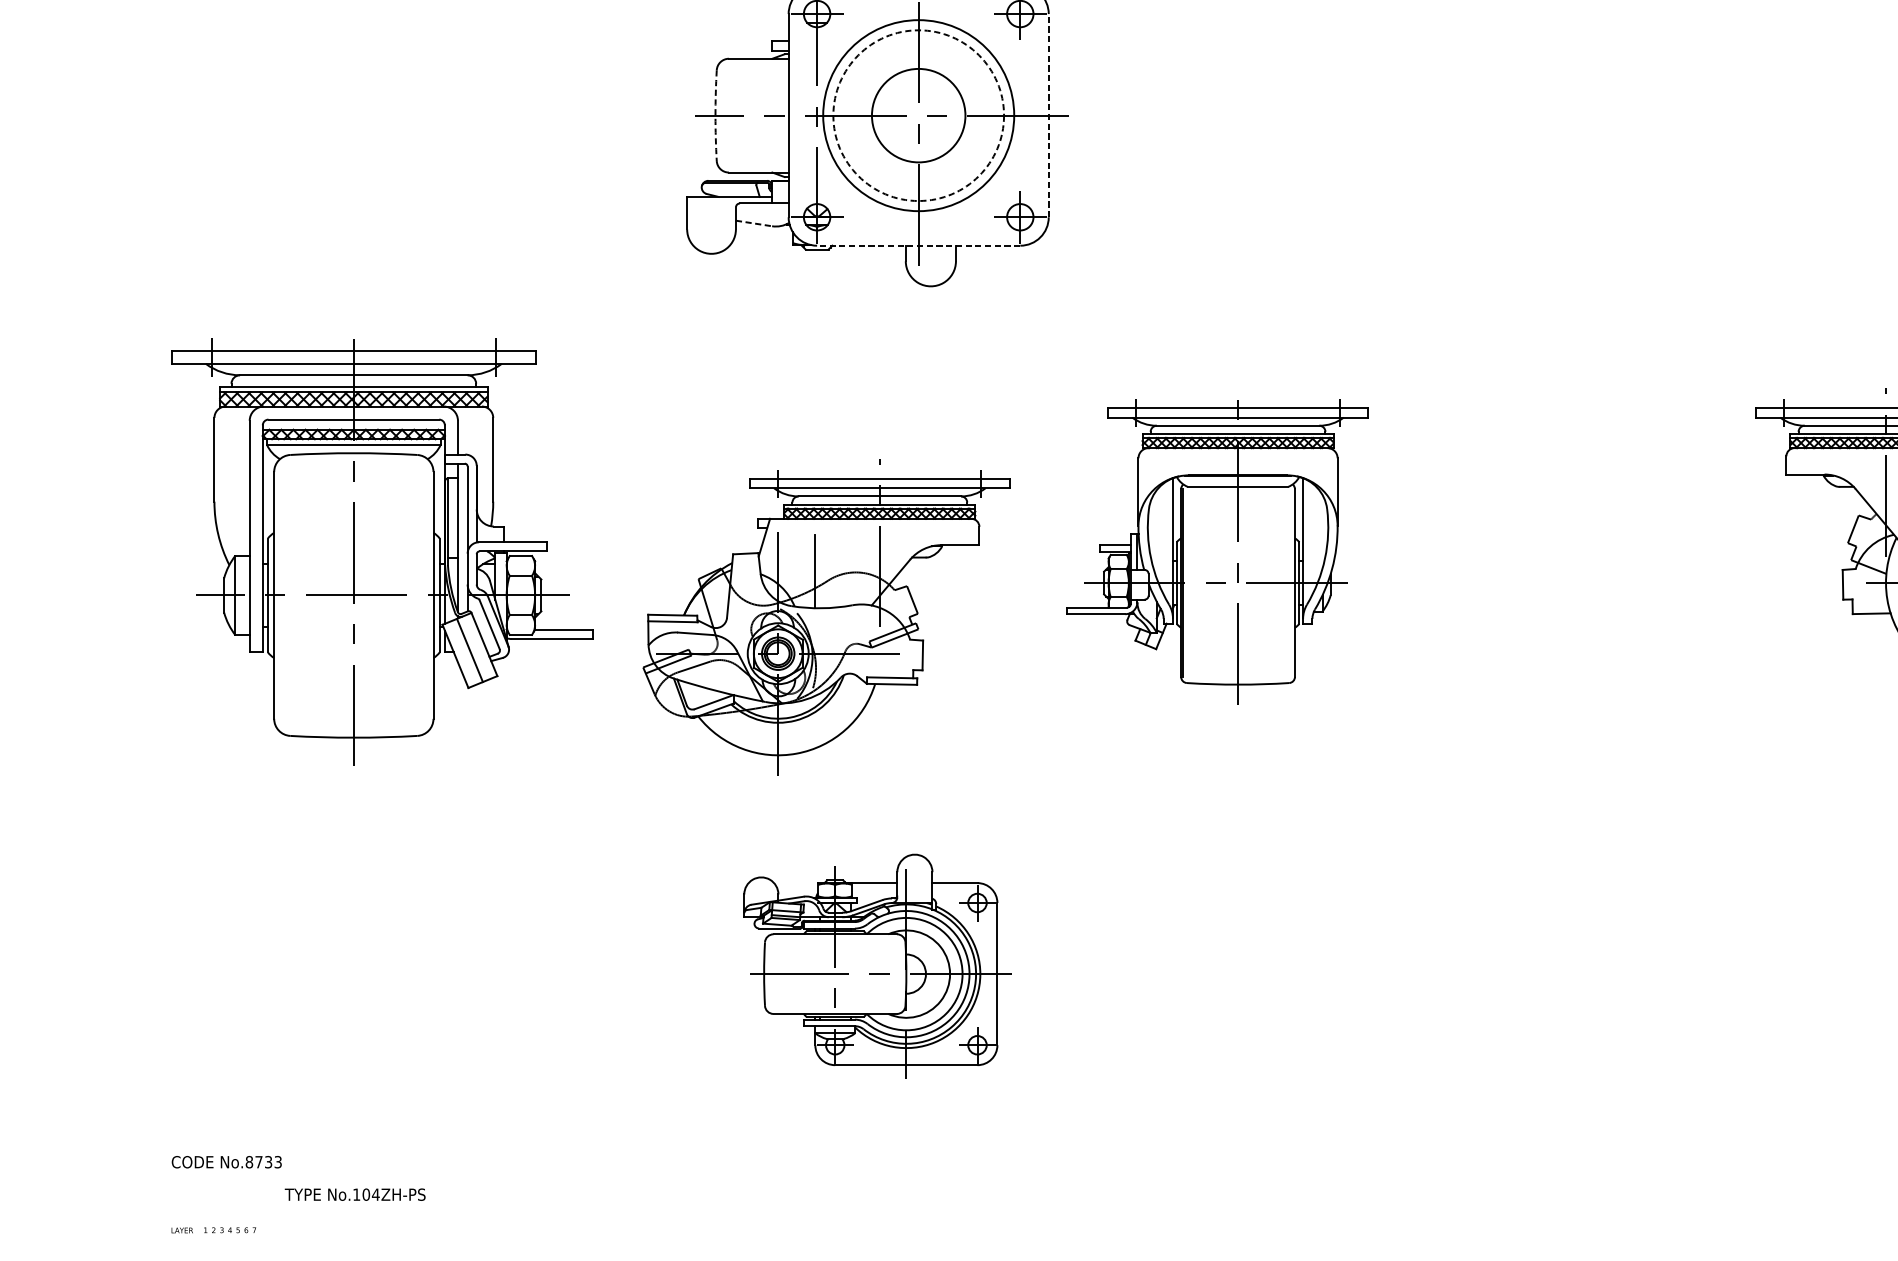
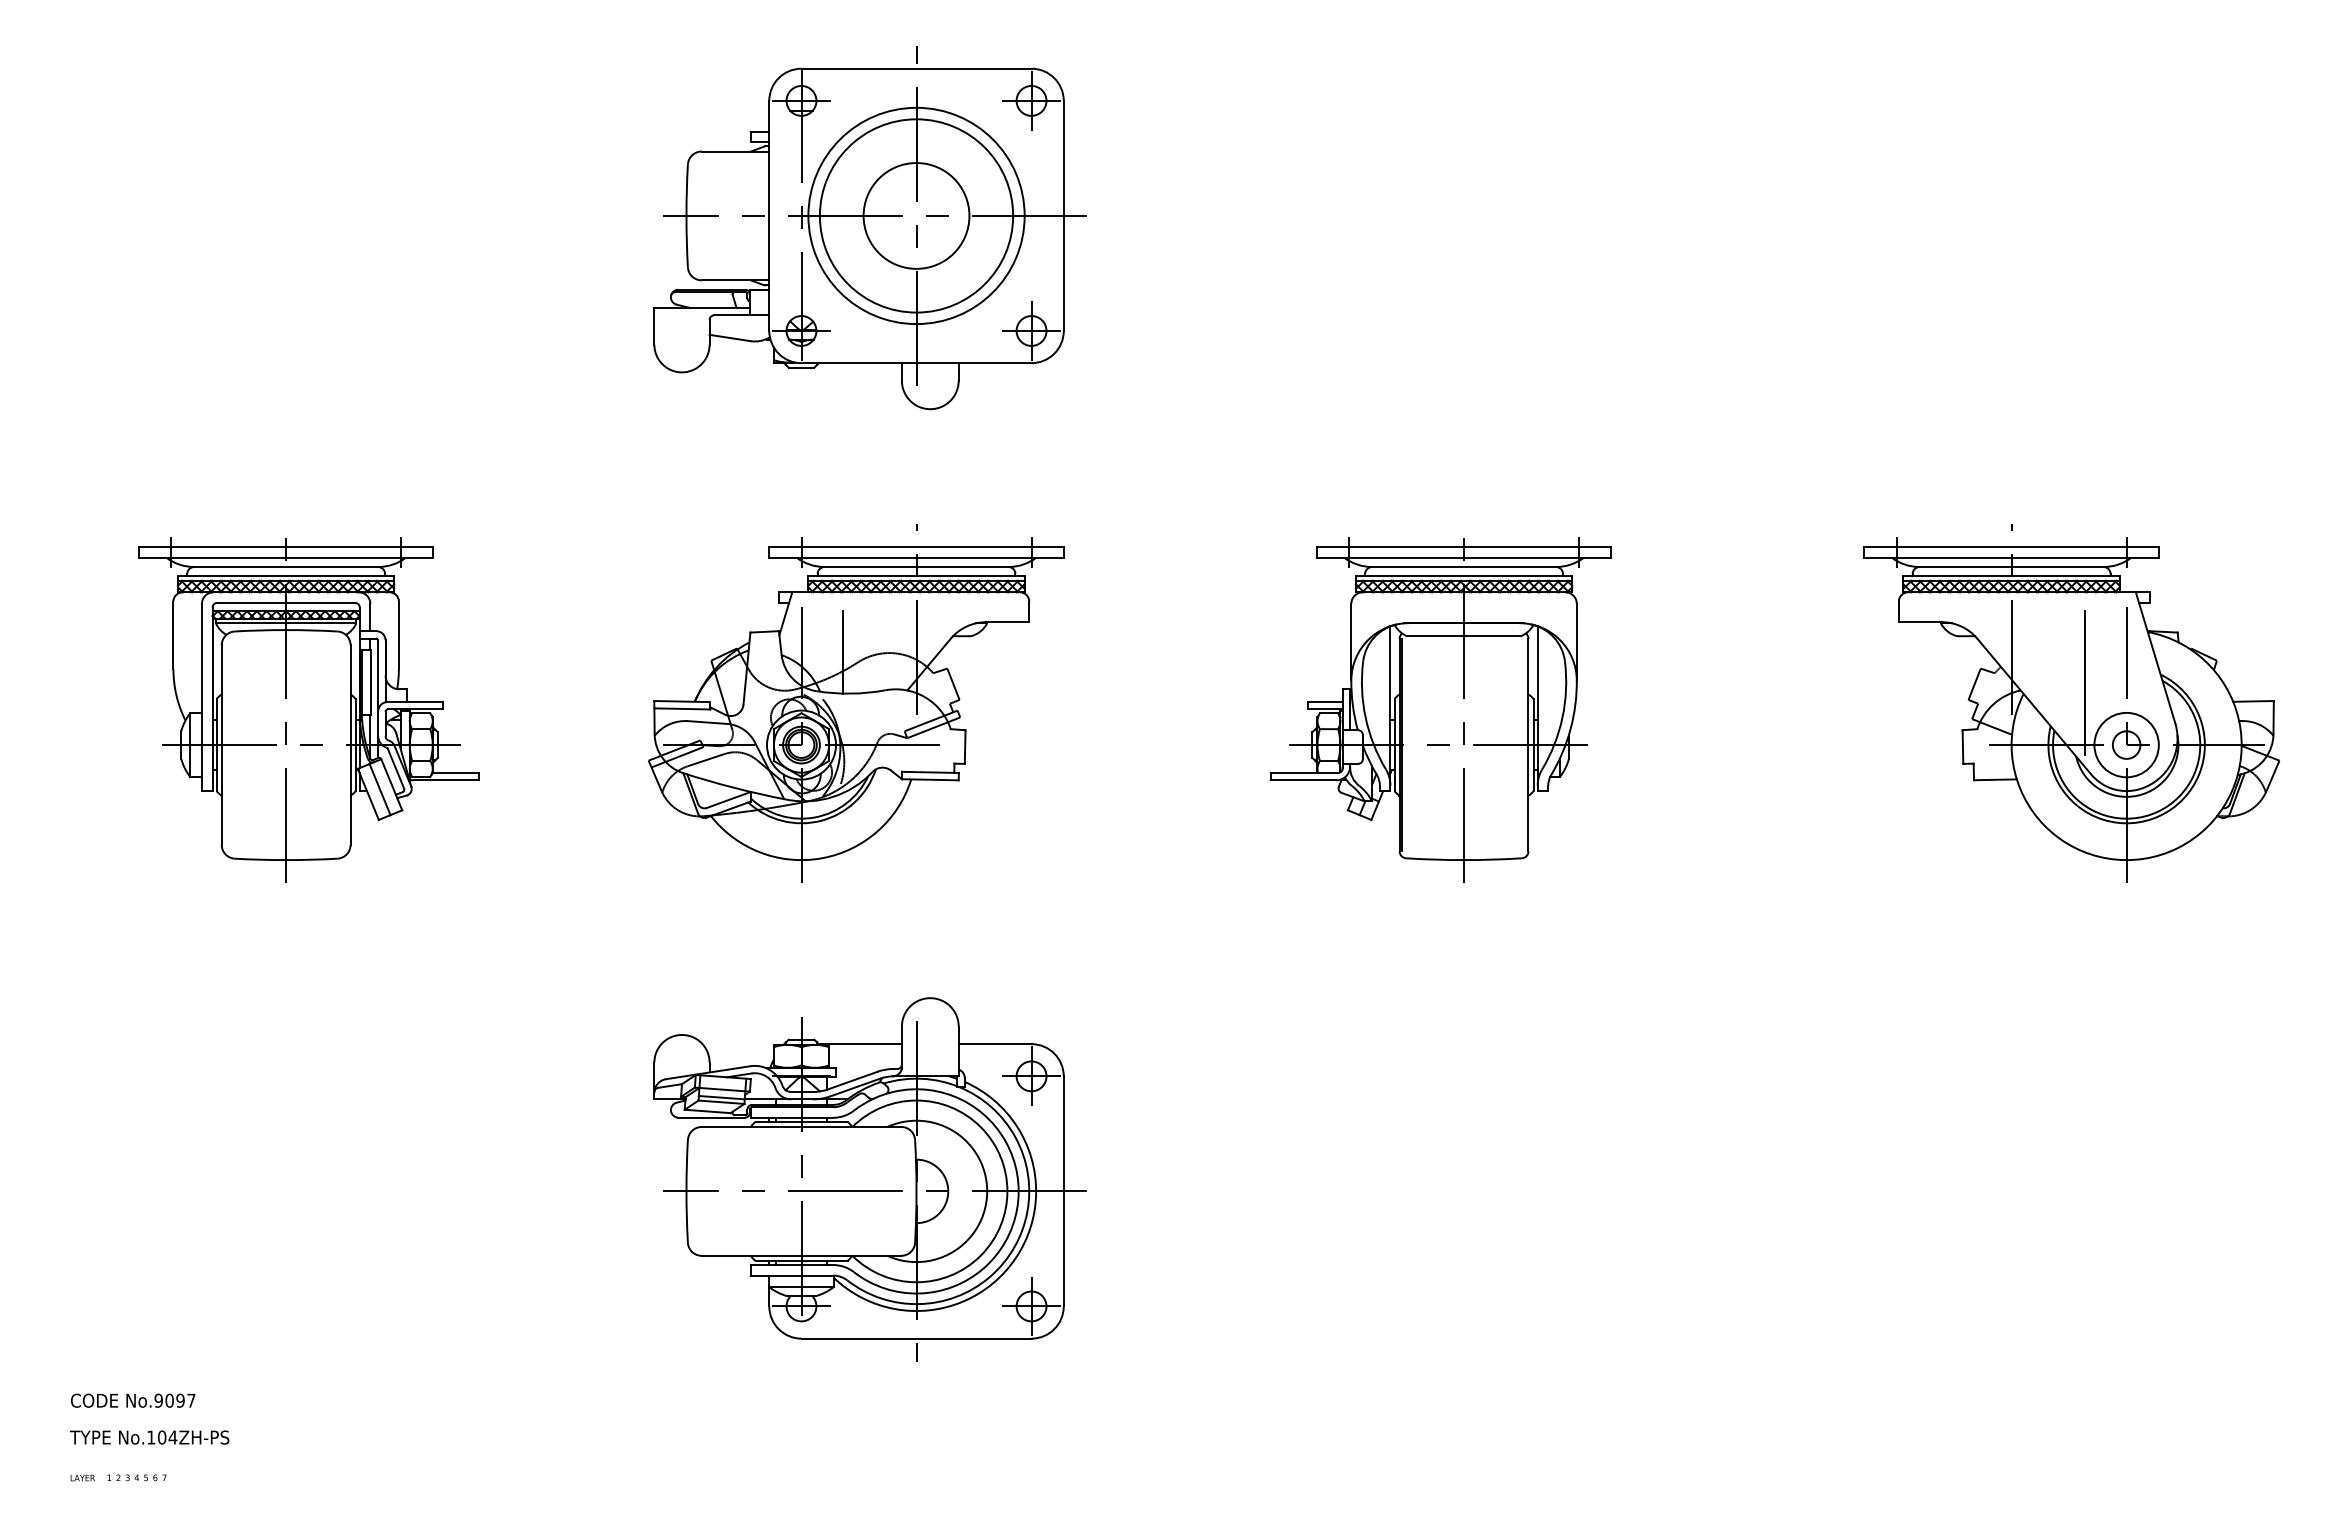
arc: (715, 115) -> (686, 215), dashed -> solid
circle: (918, 115) -> (916, 215), dashed -> solid
line: (1048, 115) -> (1063, 215), dashed -> solid
line: (754, 223) -> (730, 338), dashed -> solid
line: (918, 245) -> (916, 363), dashed -> solid
part: (381, 551) -> (308, 709), size x0.71
part: (1217, 551) -> (1440, 709), moved
part: (826, 616) -> (856, 703), moved
part: (877, 966) -> (869, 1179), size x1.43
text: (263, 1161) -> (174, 1400), No.8733 -> No.9097
text: (355, 1194) -> (149, 1437), moved

